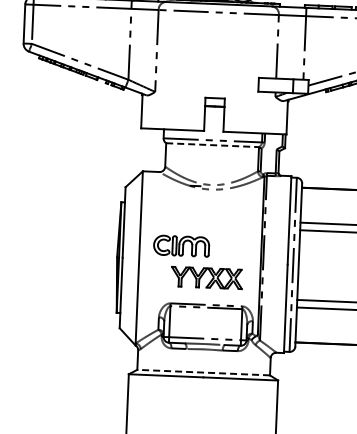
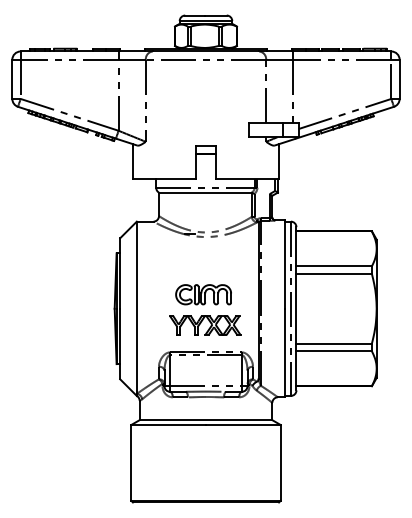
line: (212, 145) -> (205, 192), dashed -> solid
part: (181, 245) -> (203, 294), moved
line: (203, 372) -> (205, 420), dashed -> solid

